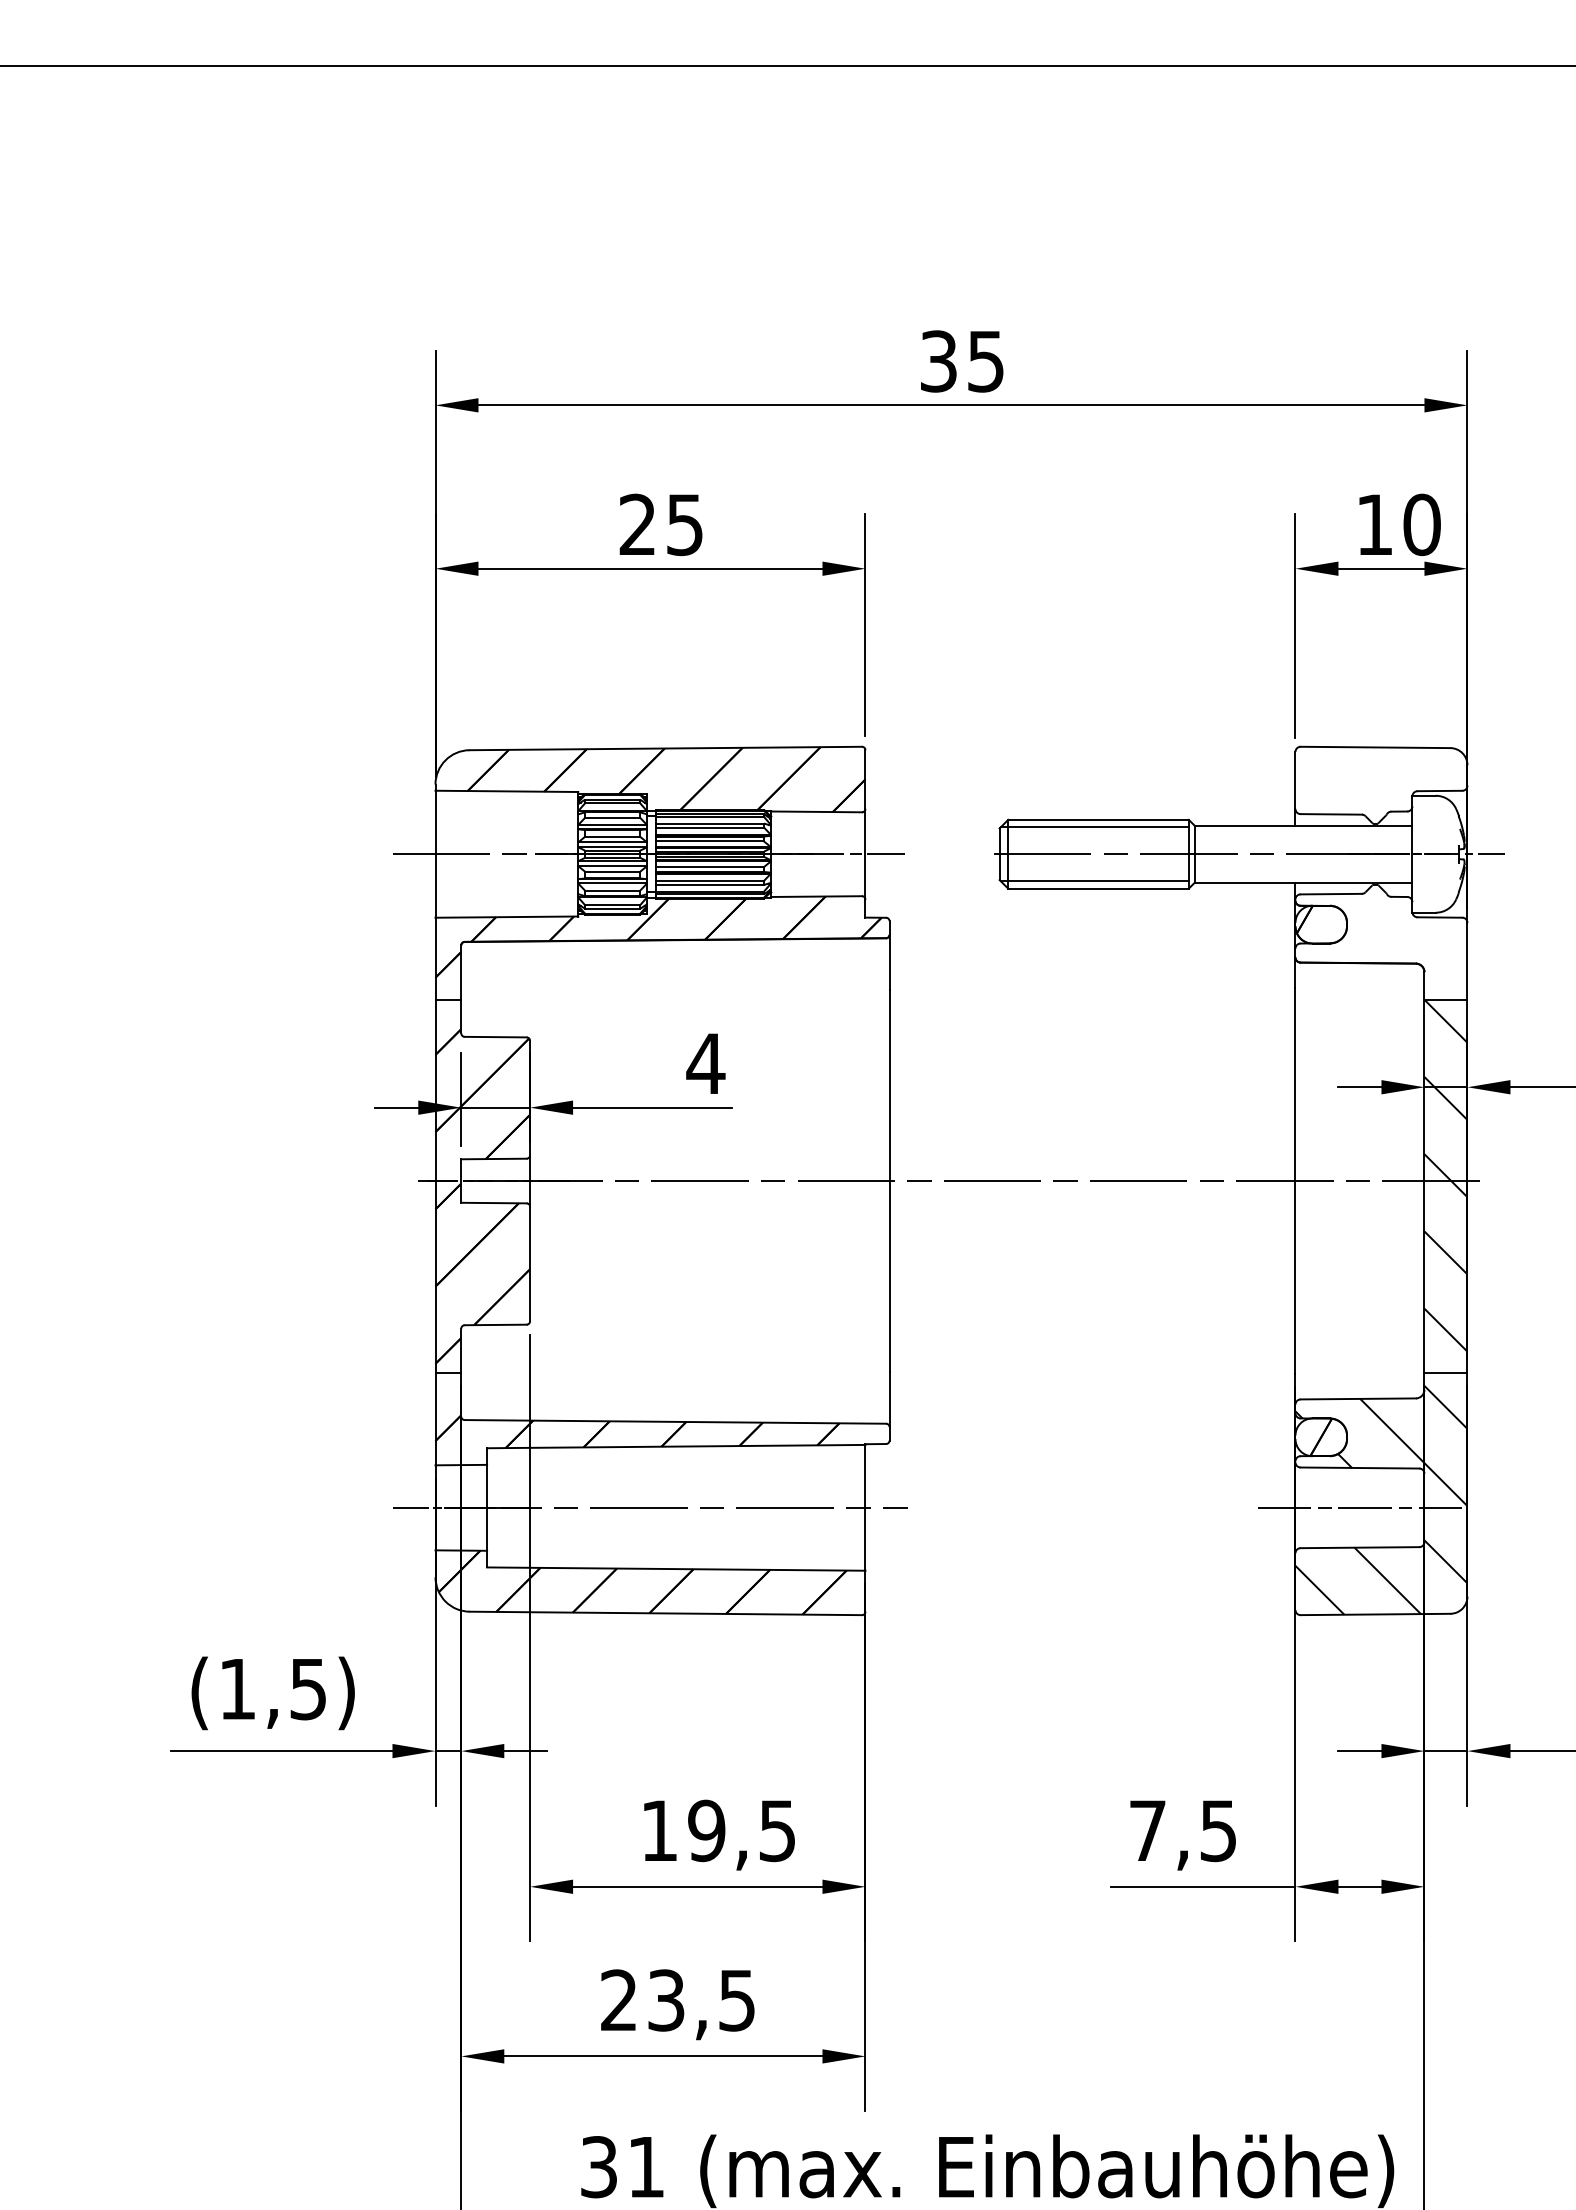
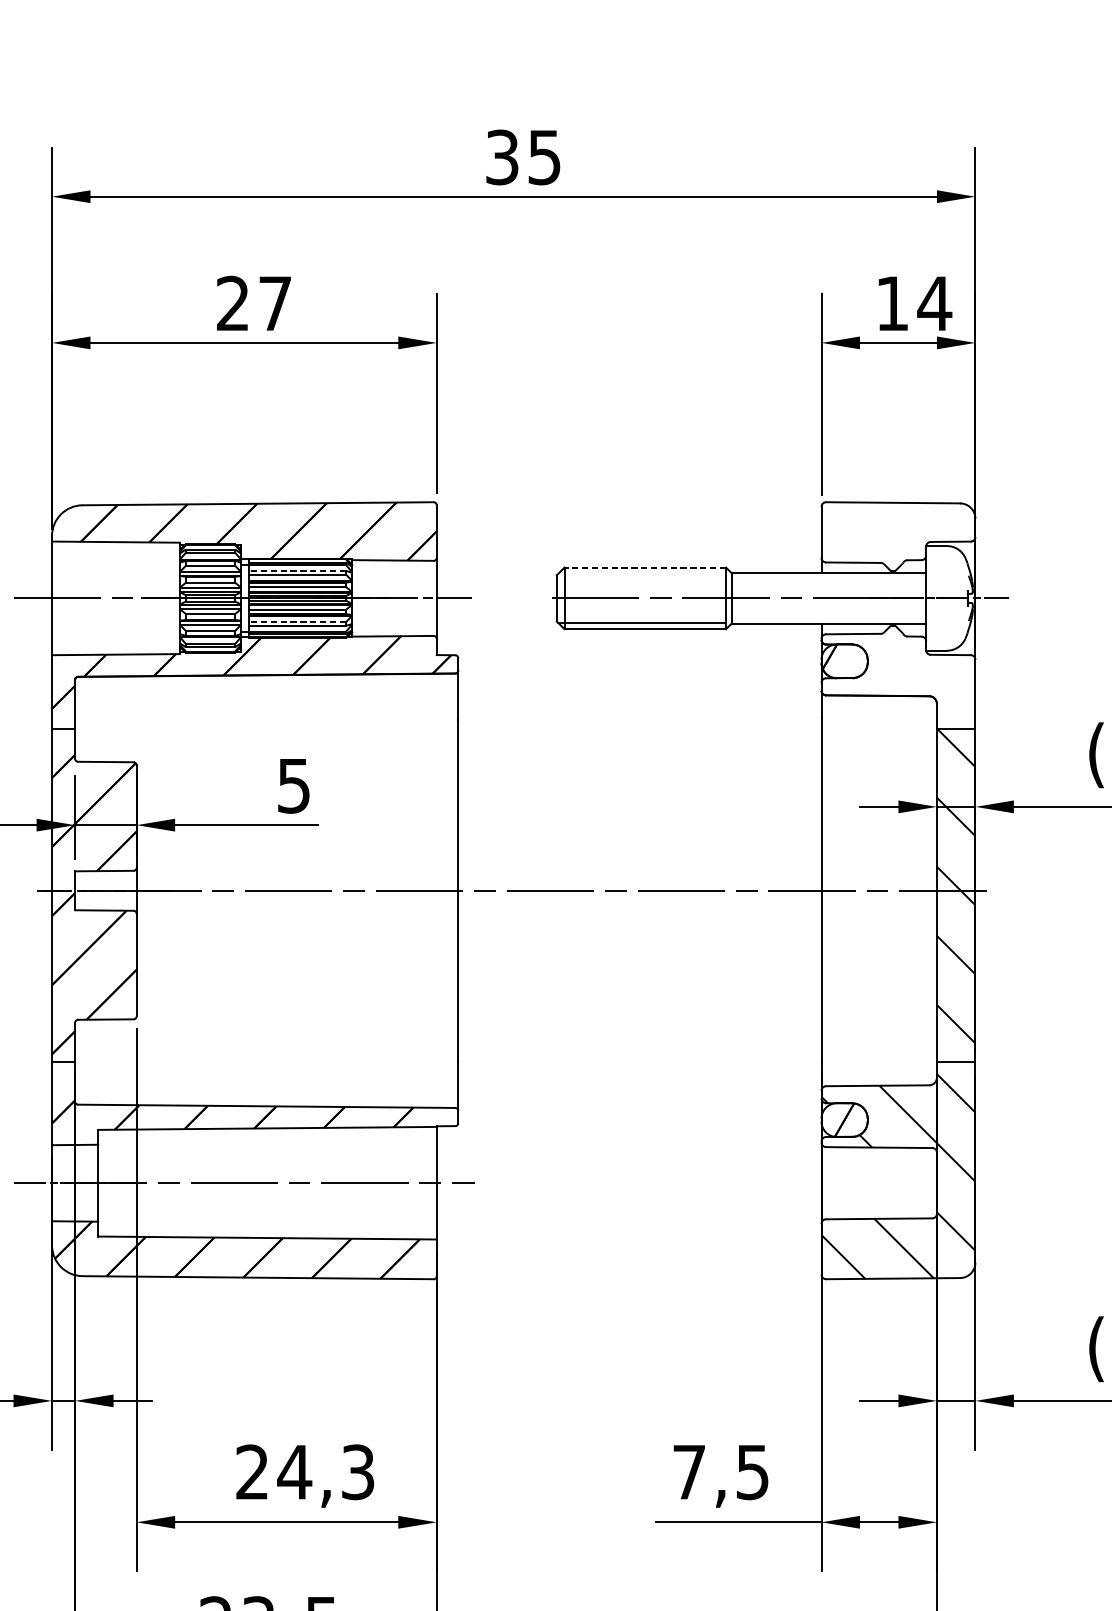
text: (1421, 524) -> (934, 303), 10 -> 14
text: (684, 525) -> (274, 304), 25 -> 27
line: (1098, 819) -> (645, 567), solid -> dashed
line: (709, 823) -> (297, 570), solid -> dashed
line: (1094, 827) -> (641, 574), removed
line: (709, 880) -> (297, 621), solid -> dashed
text: (705, 1063) -> (293, 785), 4 -> 5
line: (1359, 1507) -> (878, 1182), removed
text: (718, 1830) -> (305, 1471), 19,5 -> 24,3

